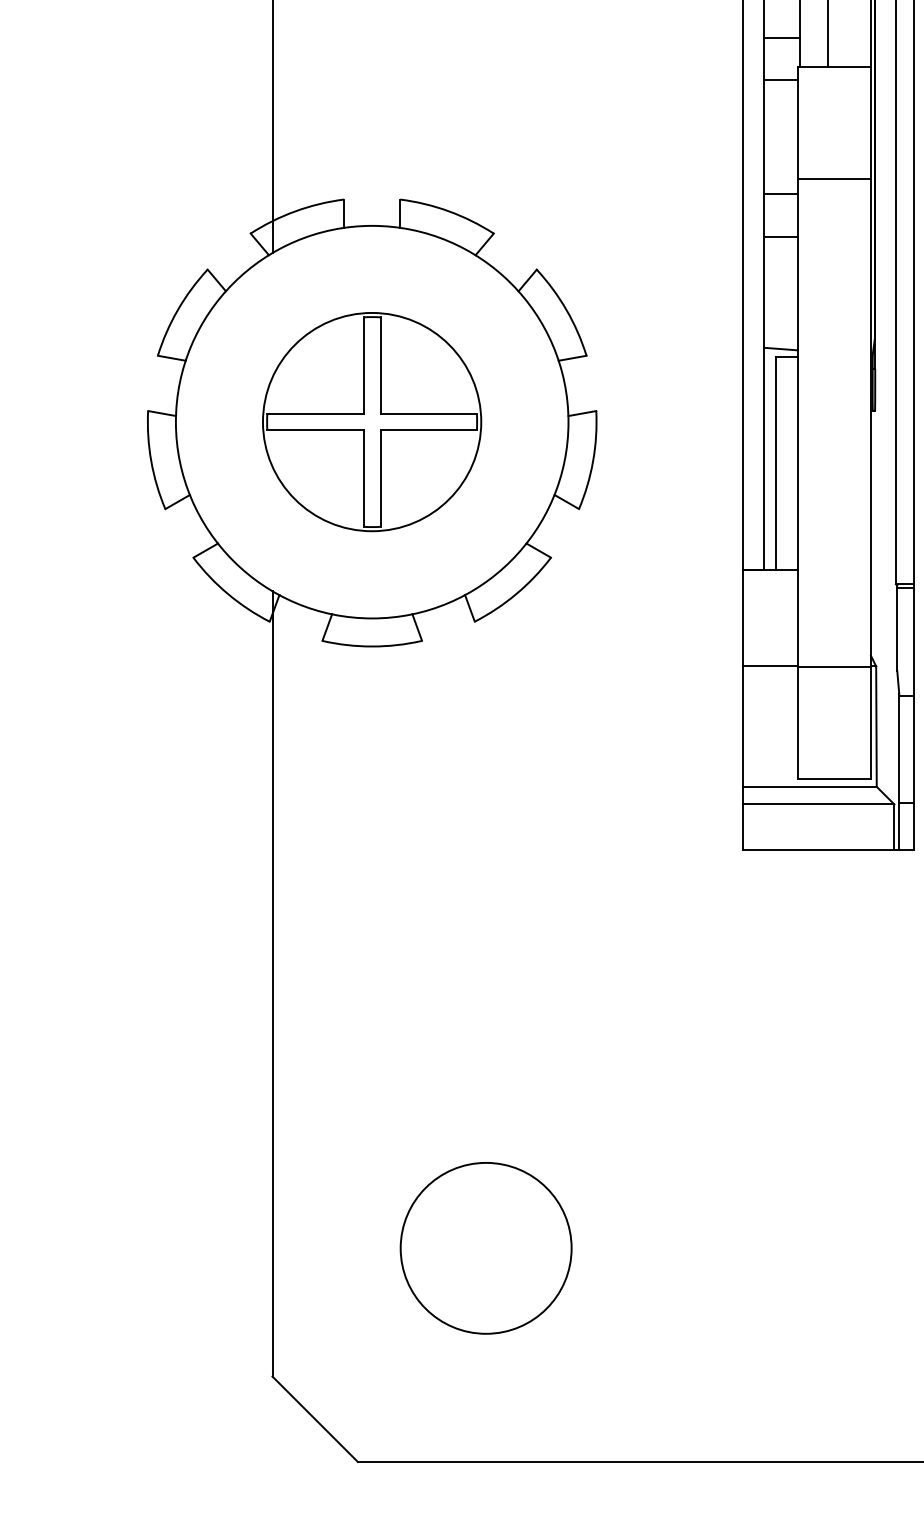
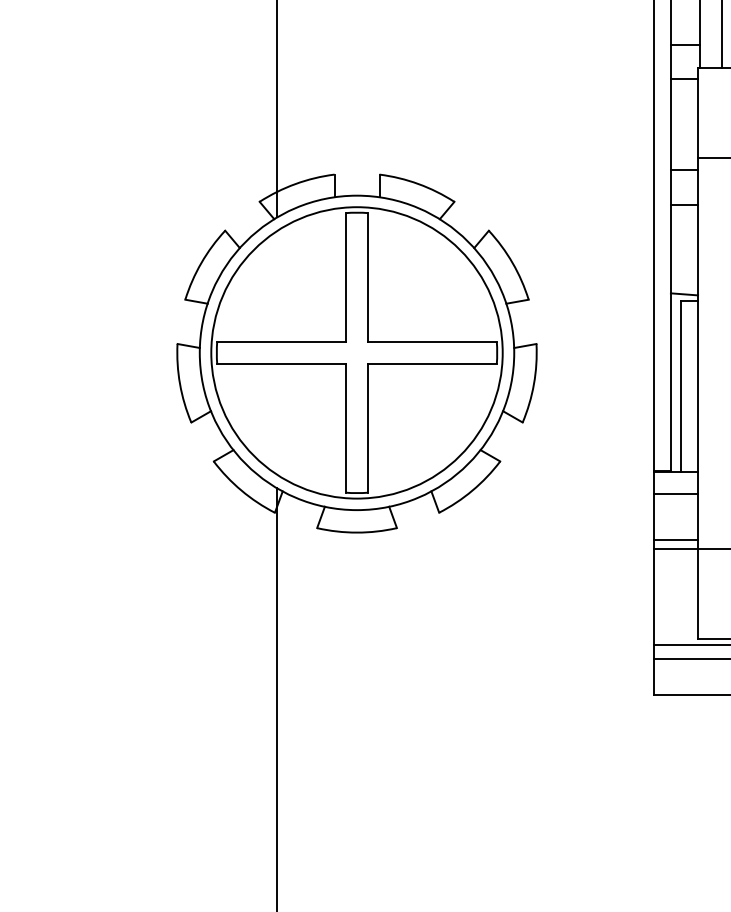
part: (371, 421) -> (356, 352), size x1.67
line: (769, 598) -> (675, 494), added
line: (769, 655) -> (675, 539), added

